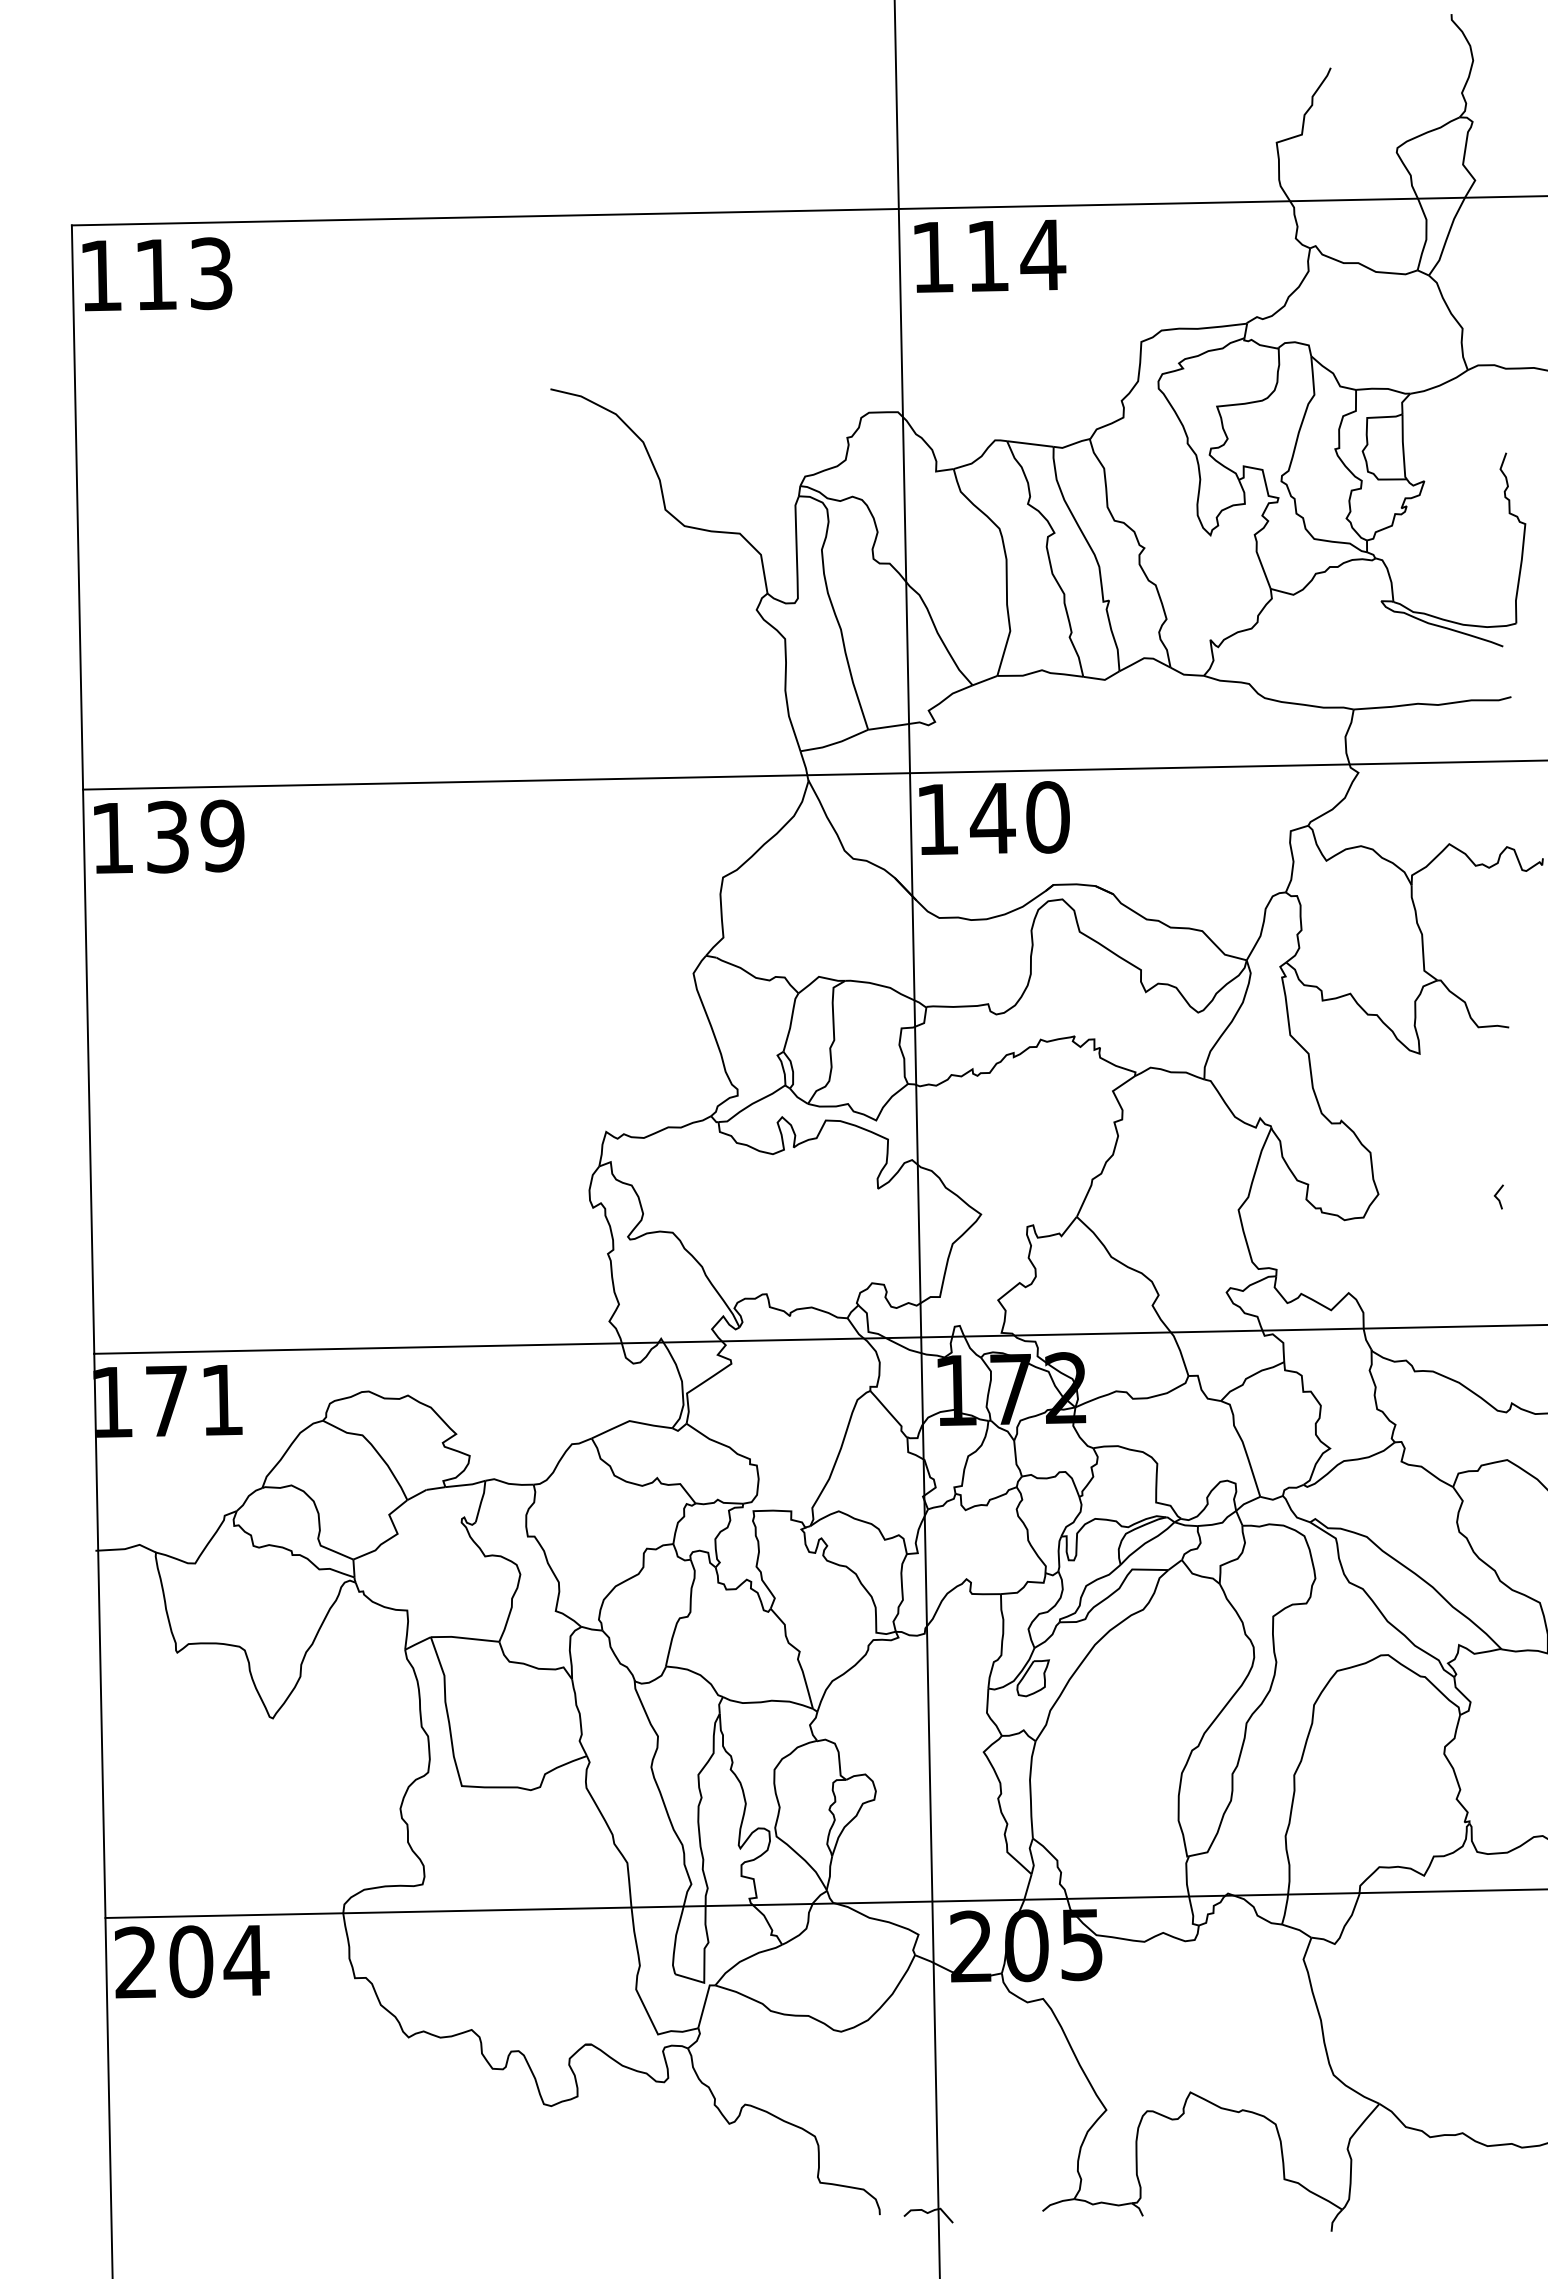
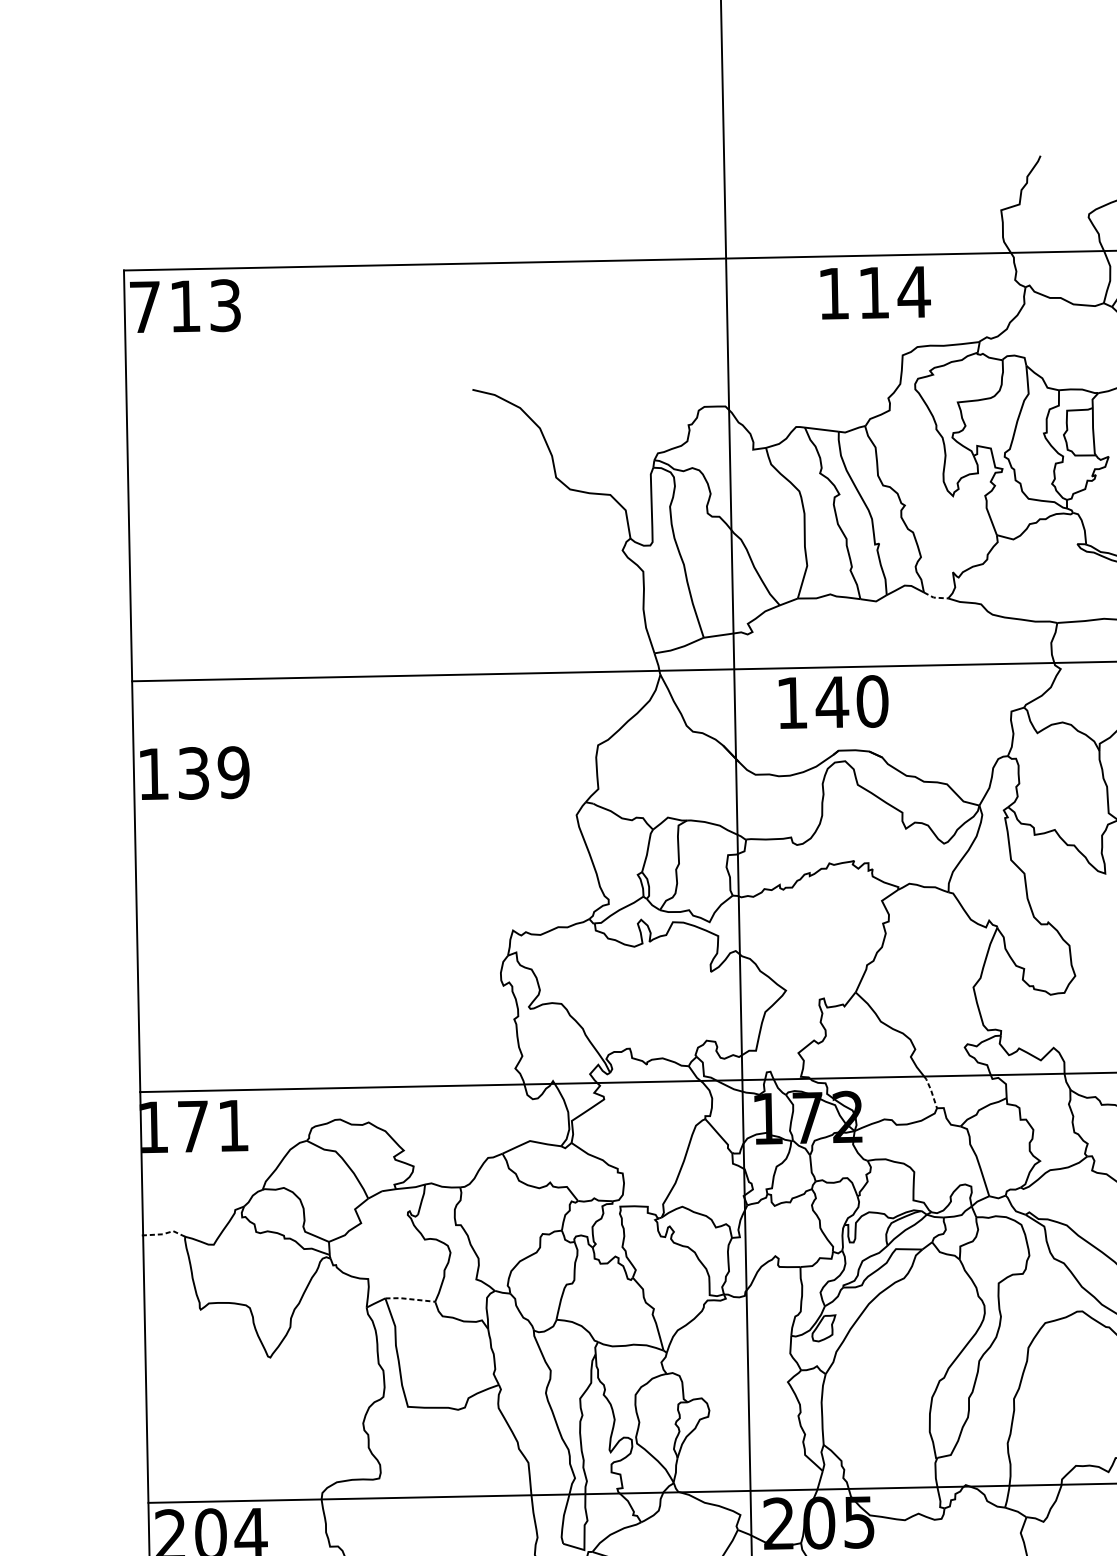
text: (990, 255) -> (875, 292), moved
text: (100, 275) -> (144, 306), 113 -> 713
line: (1185, 674) -> (934, 597), solid -> dashed
text: (994, 817) -> (833, 701), moved
text: (169, 836) -> (195, 772), moved
line: (1180, 1352) -> (931, 1091), solid -> dashed
line: (126, 1548) -> (163, 1233), solid -> dashed
line: (465, 1638) -> (410, 1299), solid -> dashed

